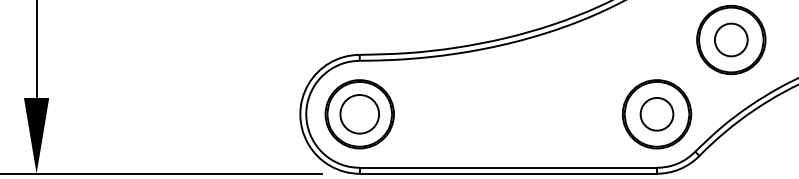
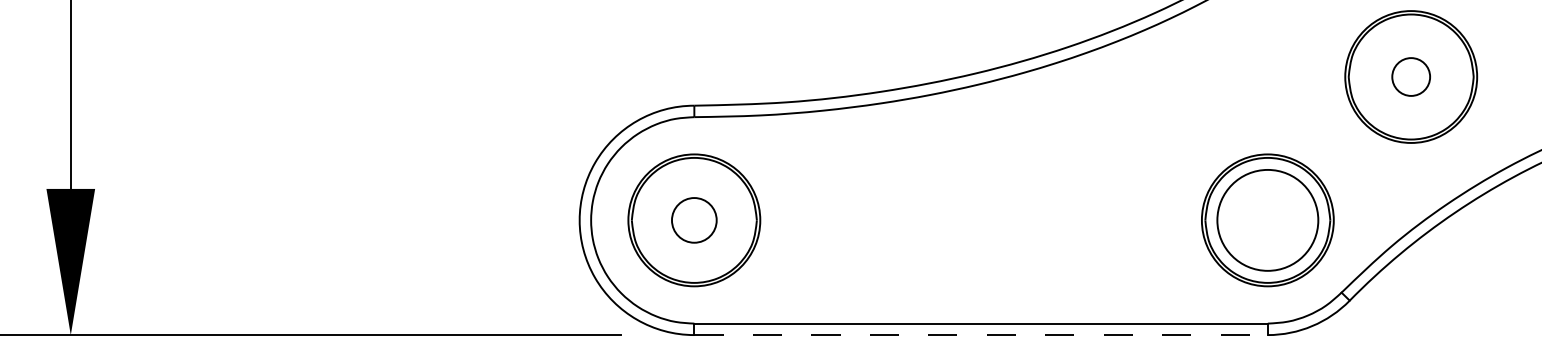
circle: (730, 39) -> (1409, 76), size x0.6
circle: (656, 113) -> (1266, 218), size x1.6
circle: (359, 114) -> (693, 220), size x0.6
line: (508, 173) -> (981, 334), solid -> dashed

